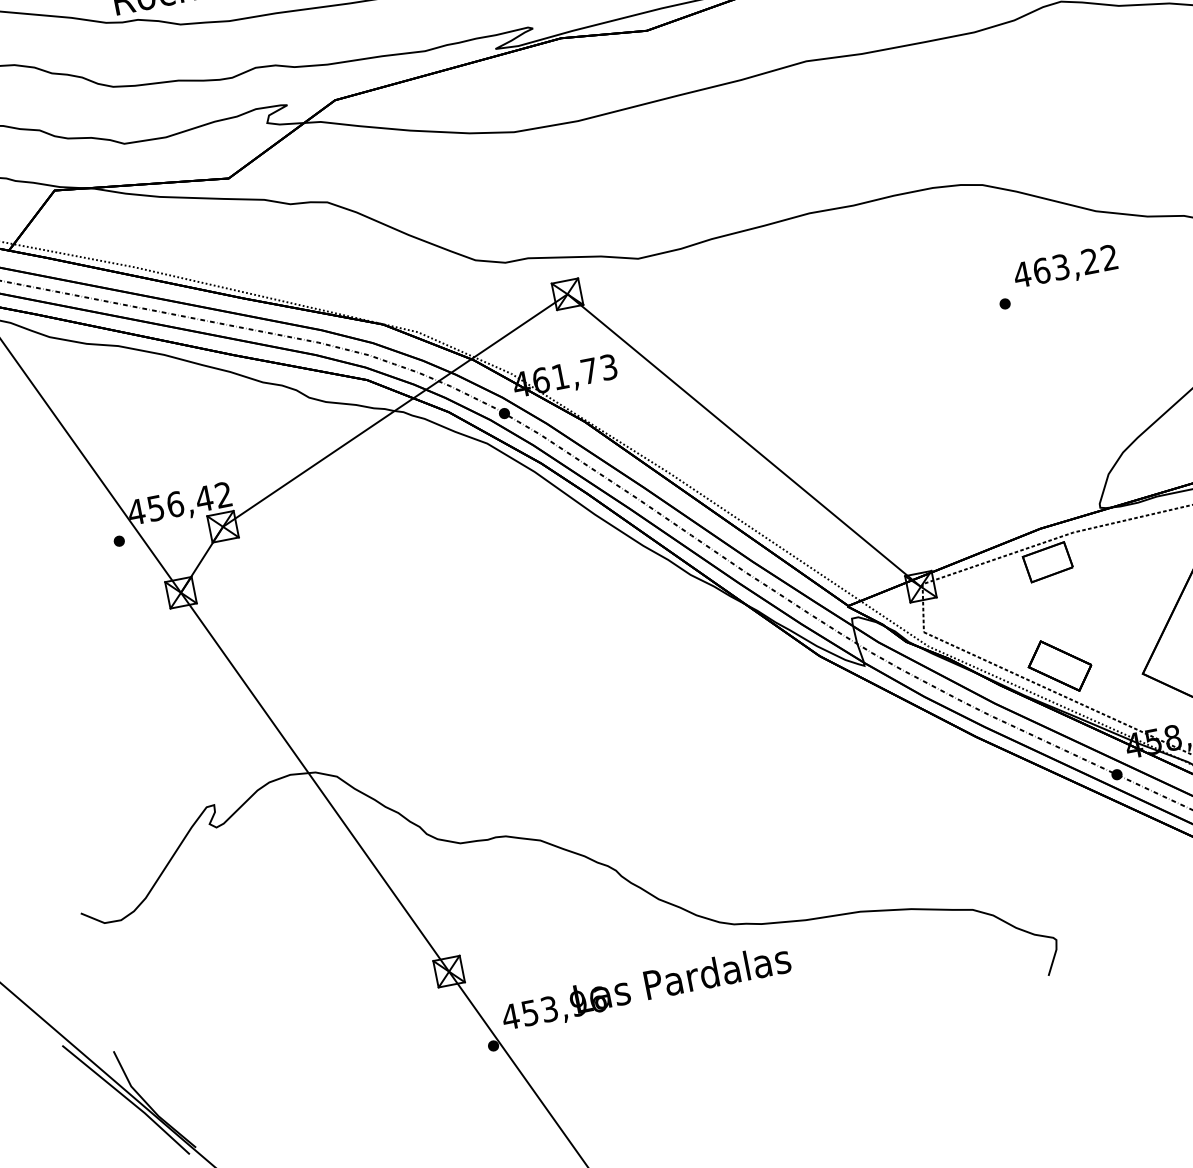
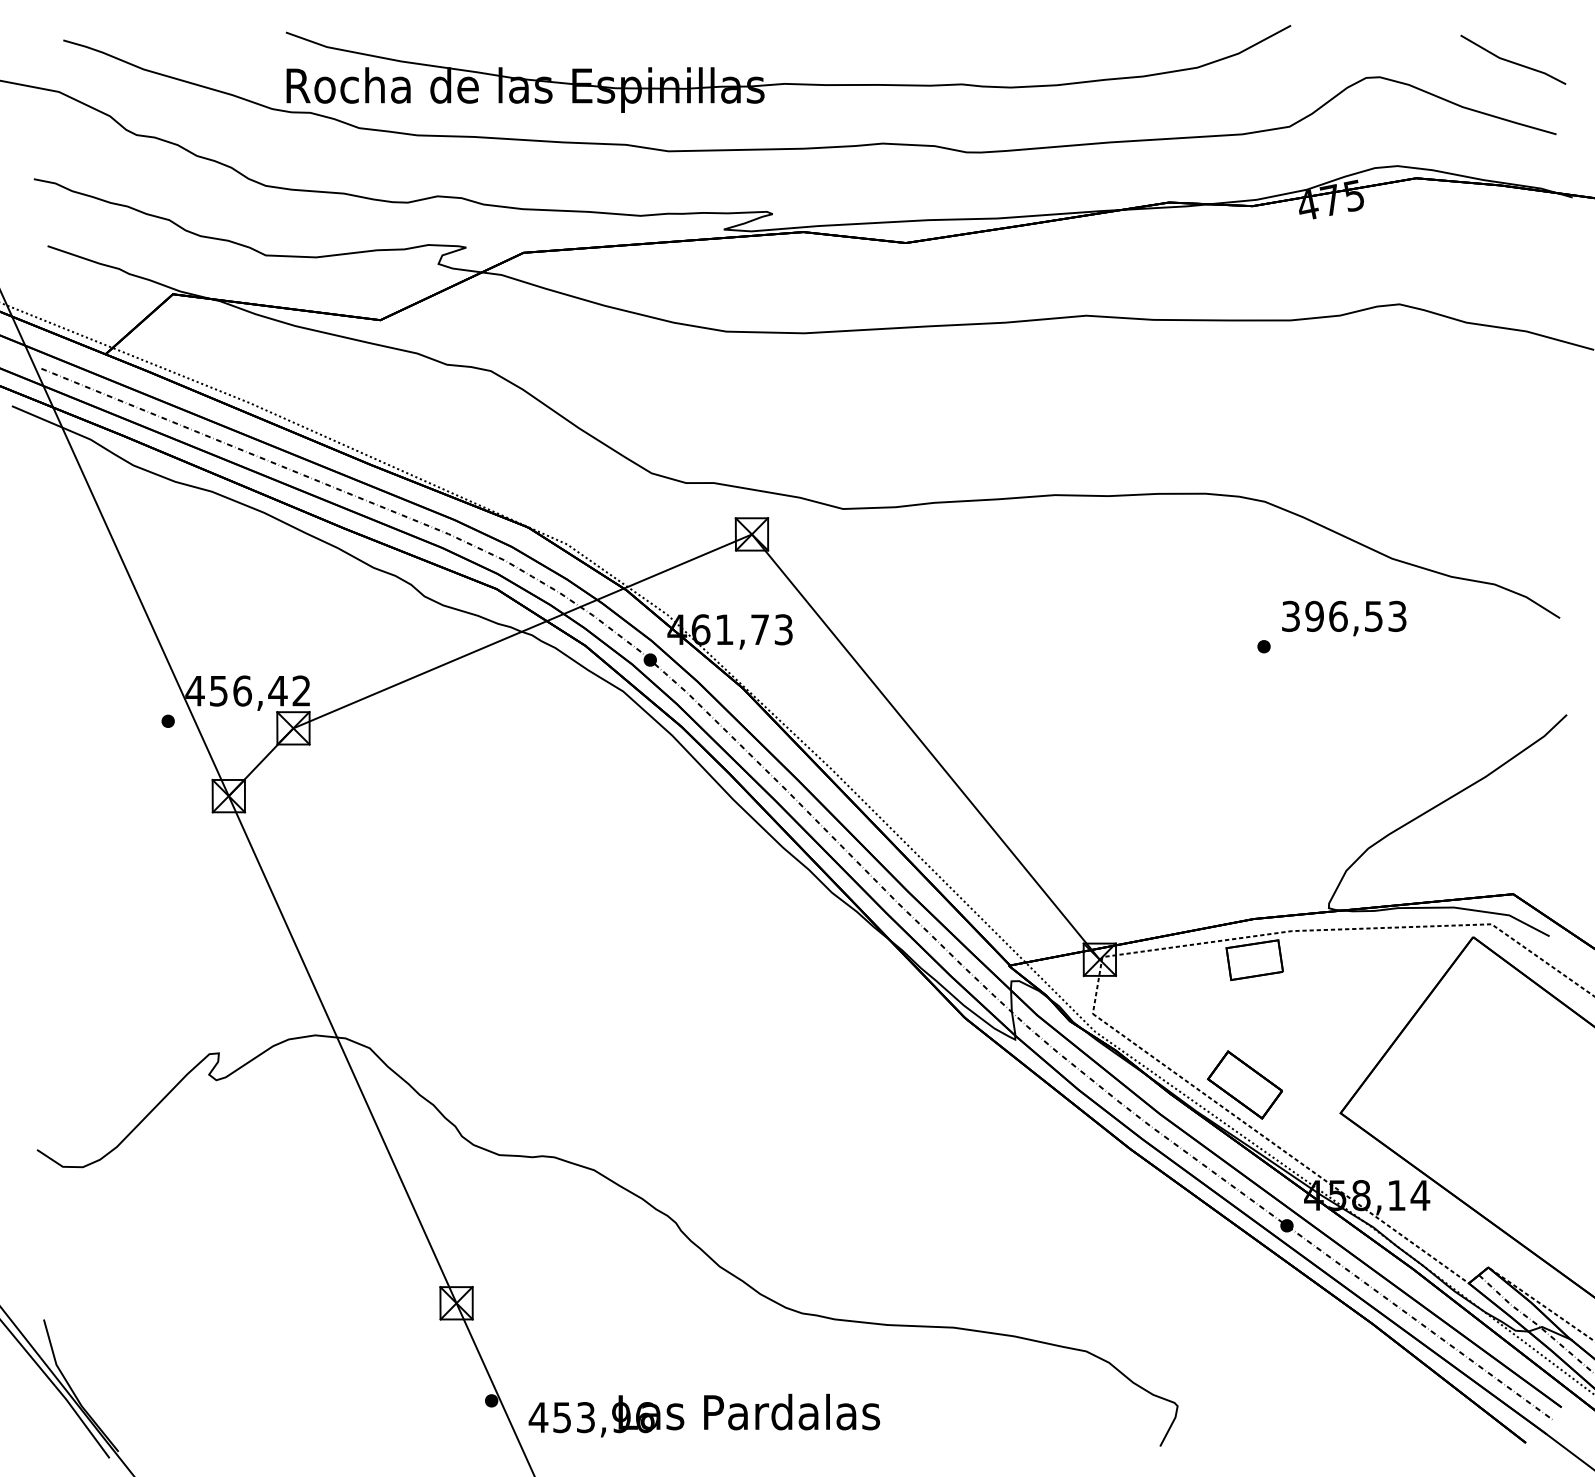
text: (1065, 265) -> (1343, 615), 463,22 -> 396,53
text: (646, 988) -> (704, 1415), moved

